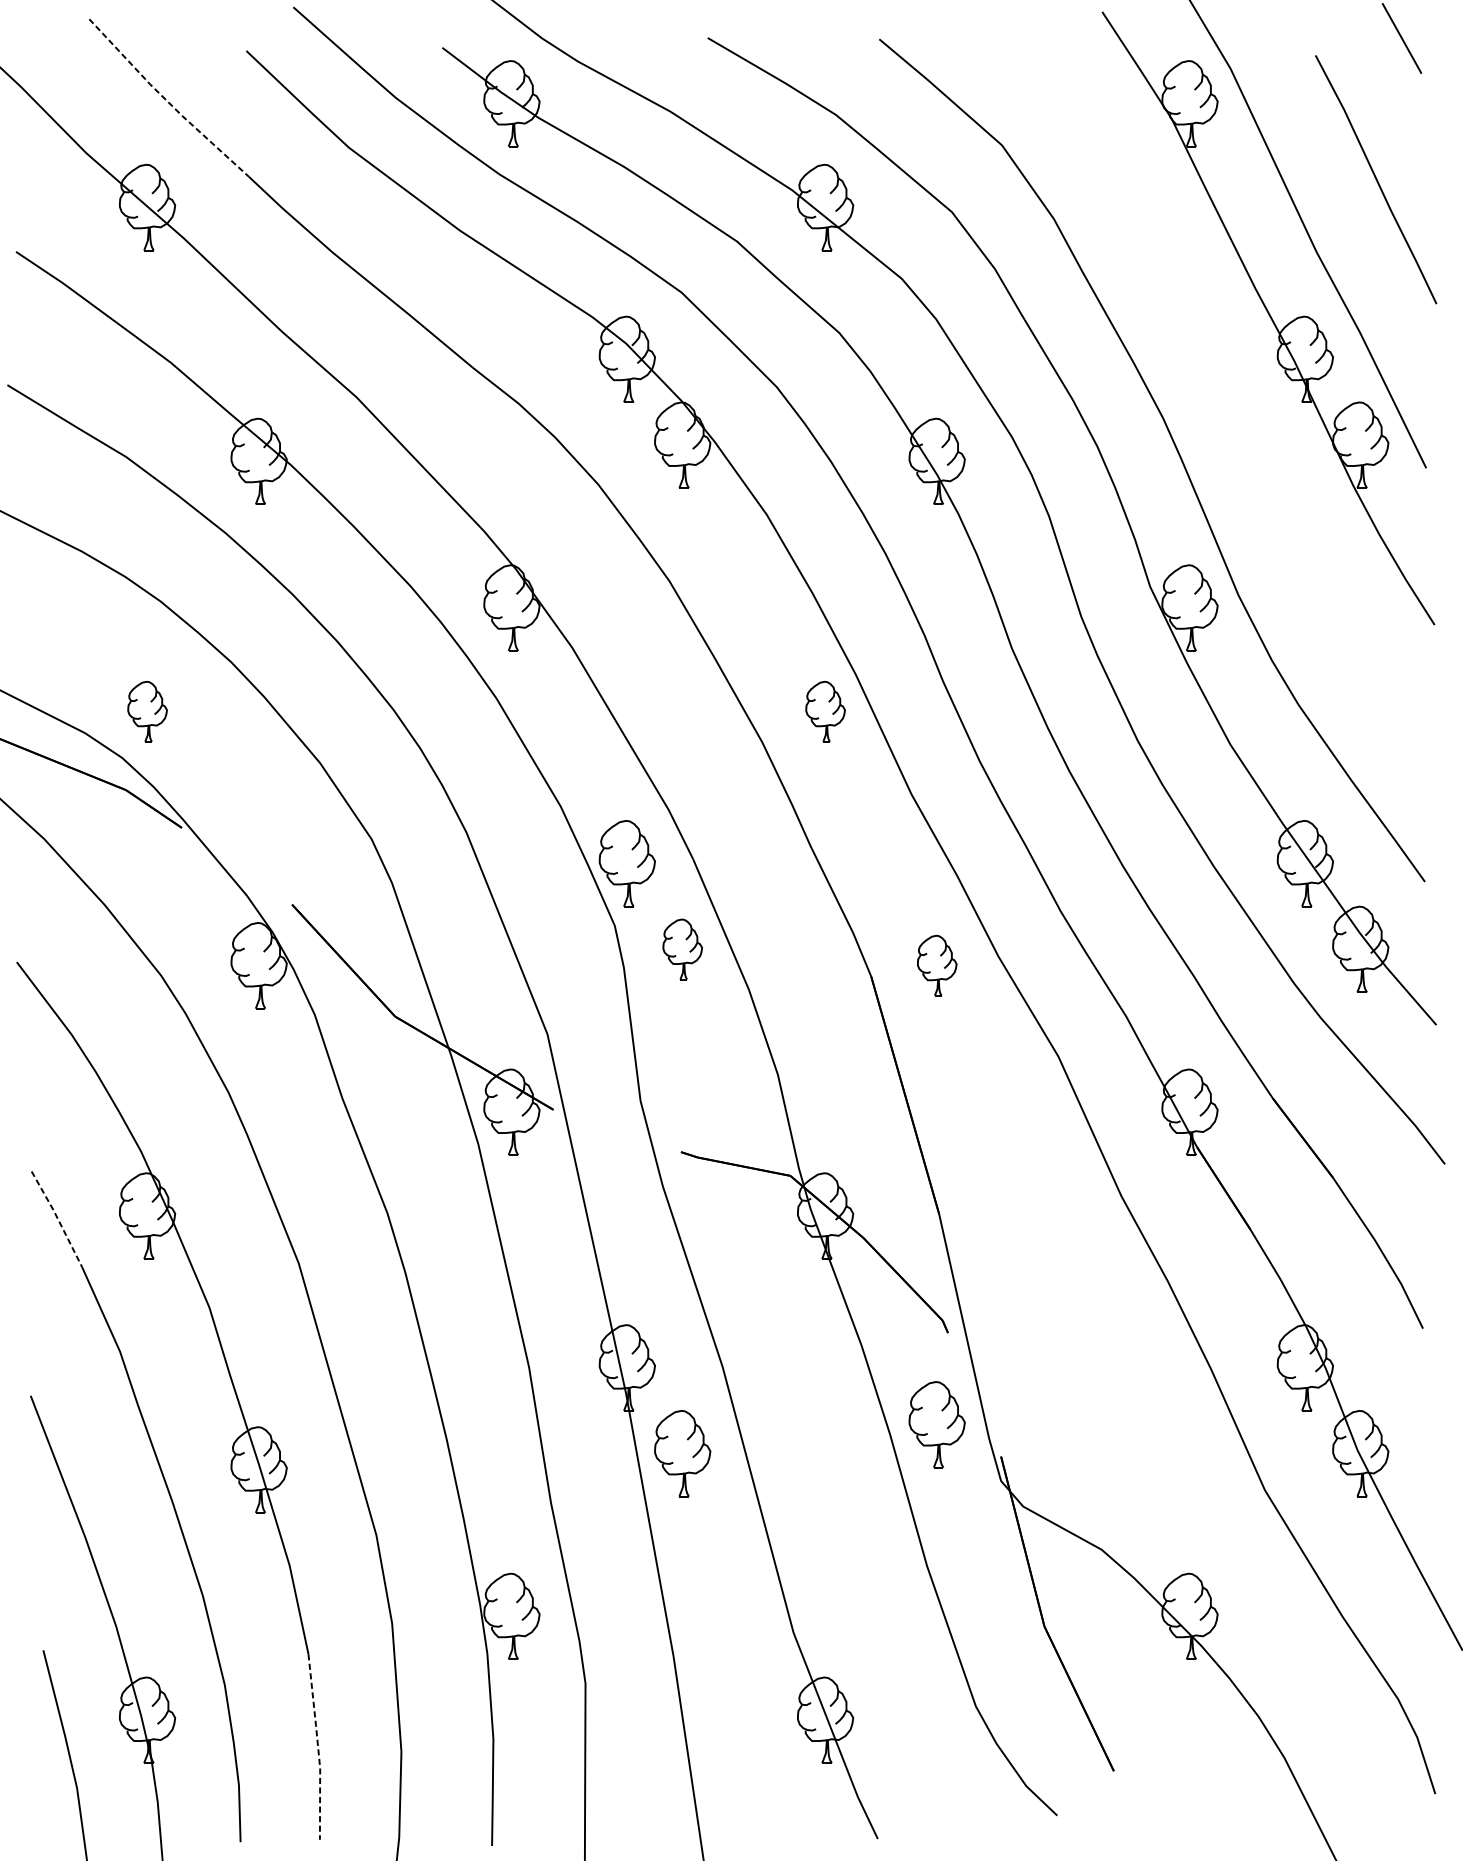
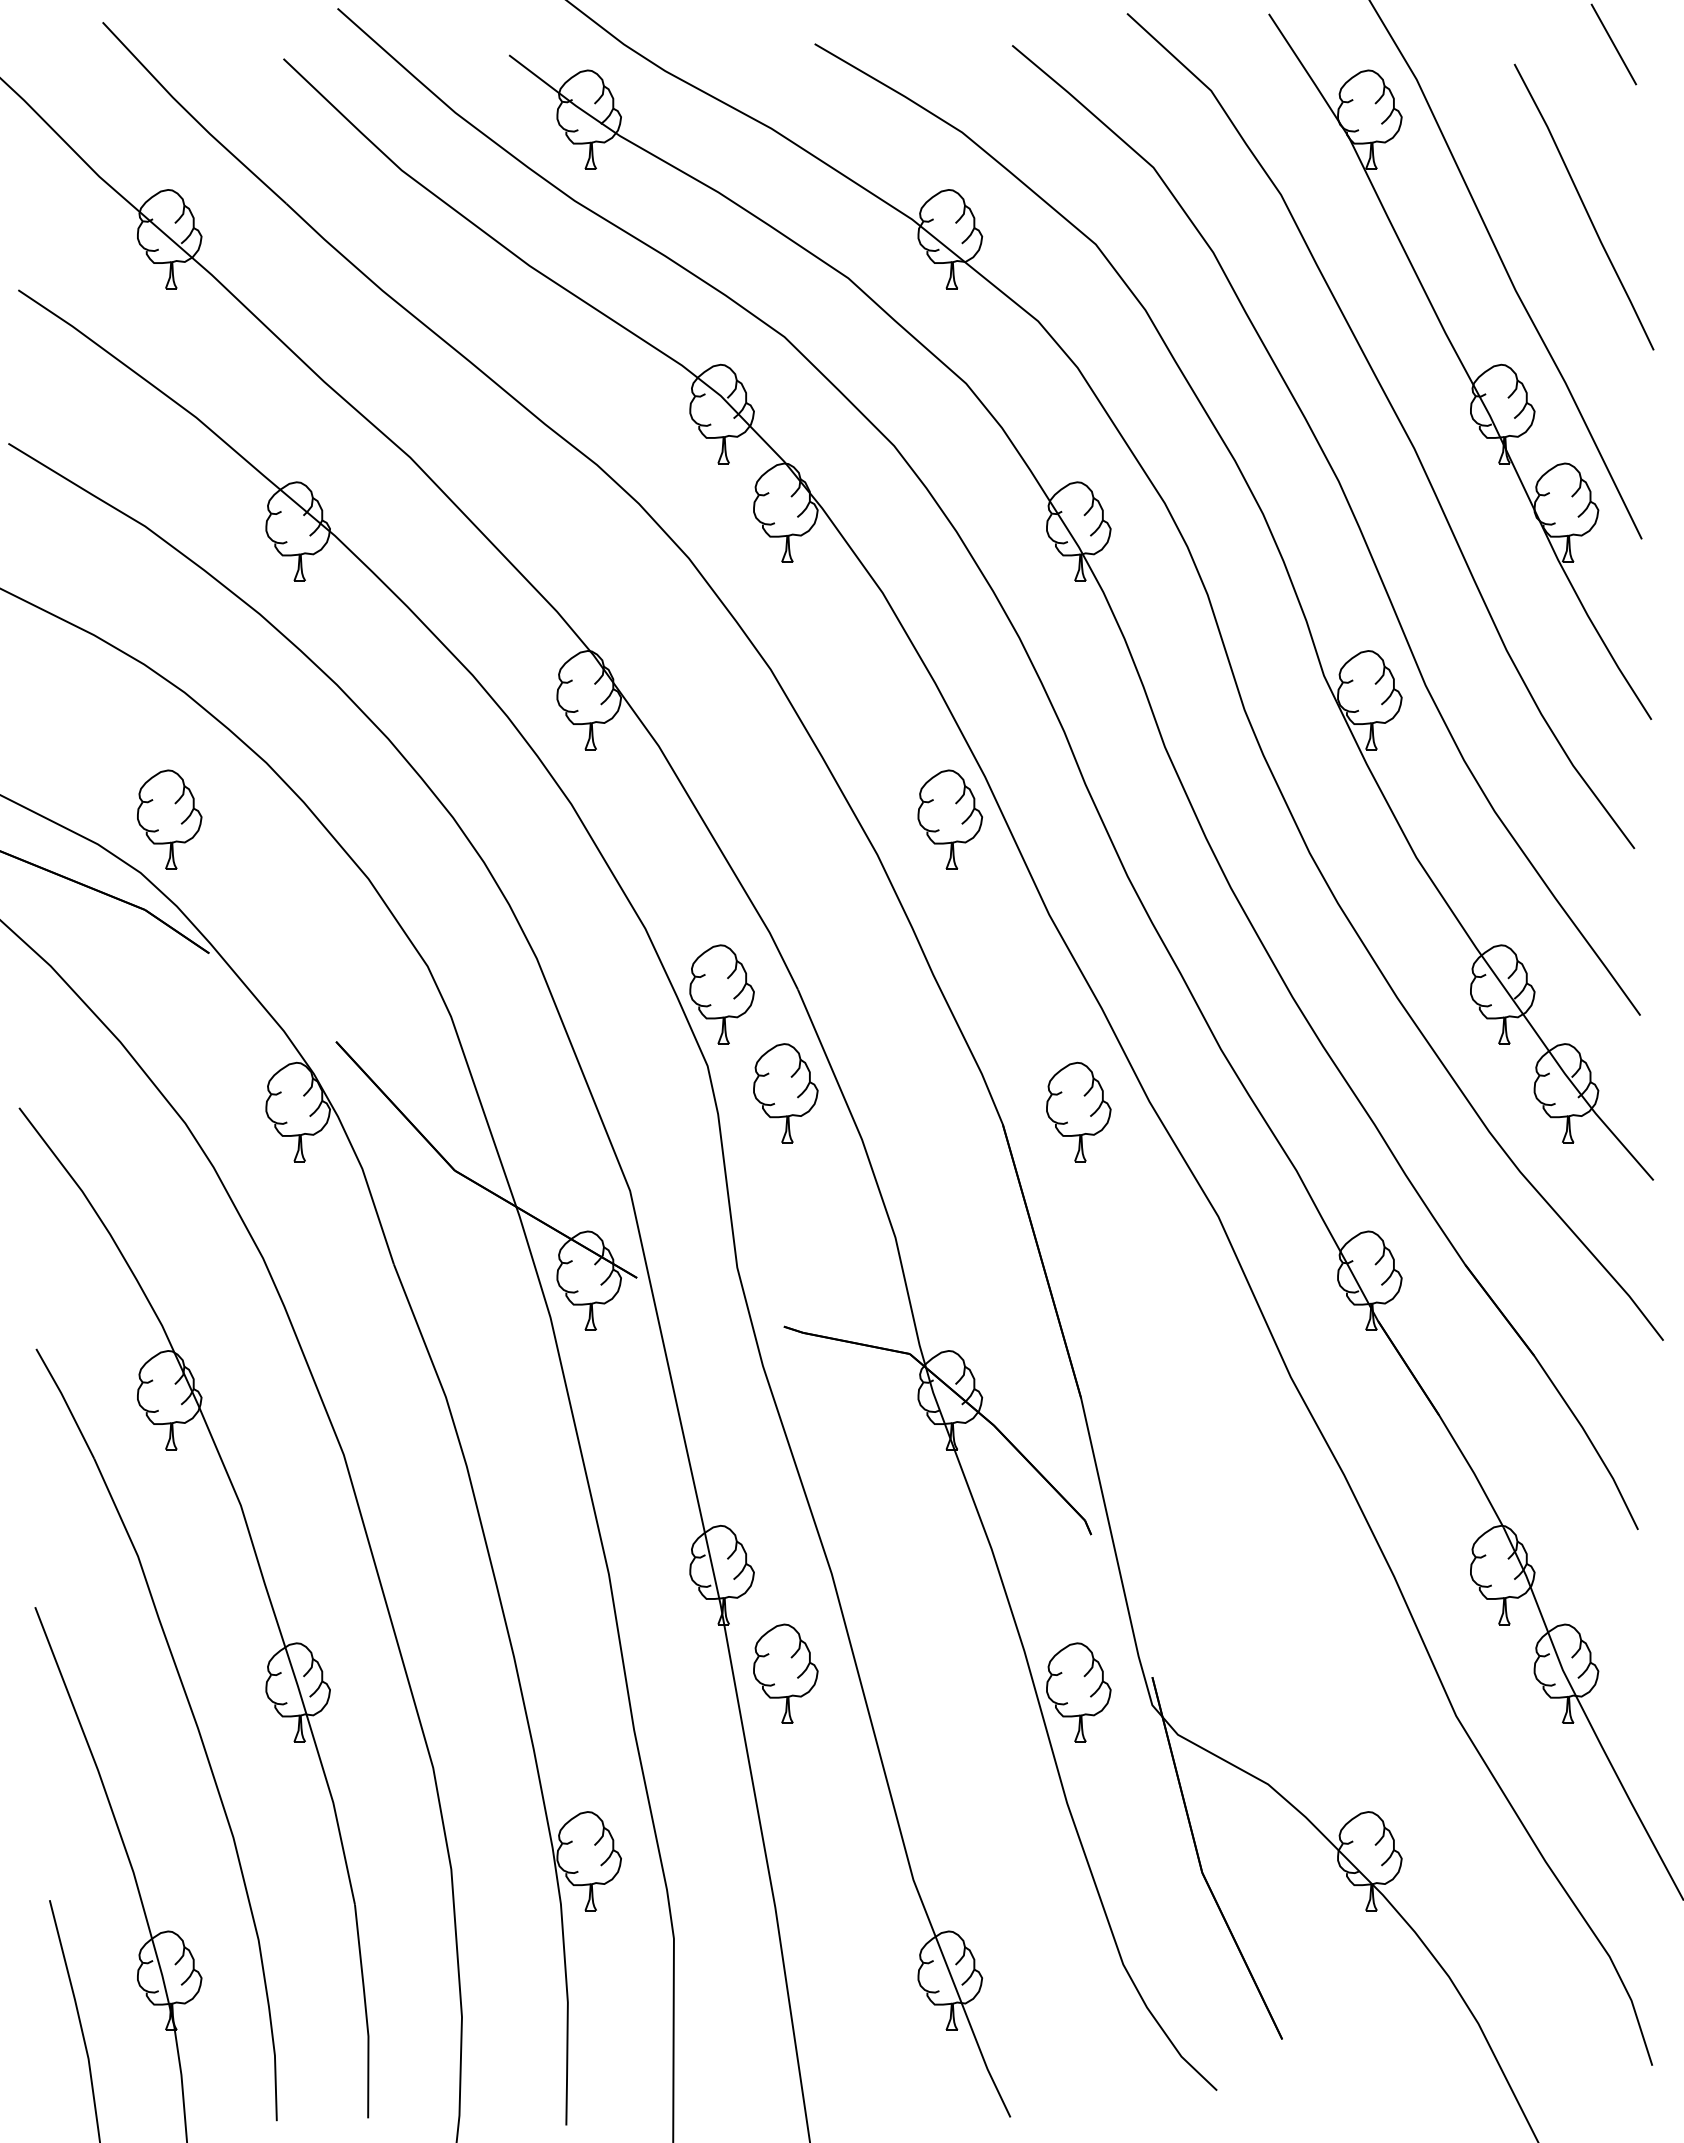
line: (166, 100) -> (191, 116), dashed -> solid
curve: (1214, 365) -> (1398, 421), added
part: (147, 711) -> (169, 819), size x1.43
part: (825, 711) -> (950, 819), size x1.43
part: (682, 949) -> (785, 1093), size x1.43
part: (936, 965) -> (1078, 1111), size x1.43
line: (57, 1218) -> (66, 1403), dashed -> solid
part: (936, 1424) -> (1078, 1692), moved
line: (318, 1746) -> (366, 2011), dashed -> solid

